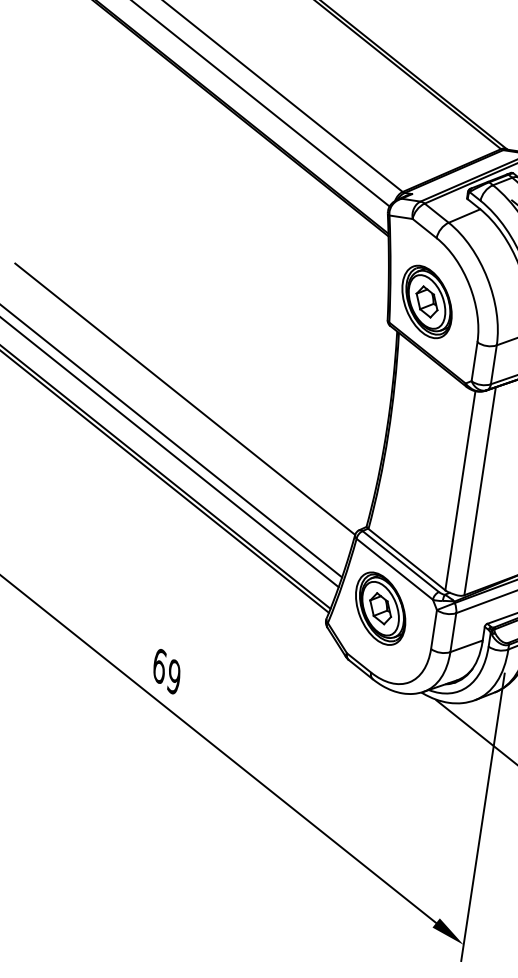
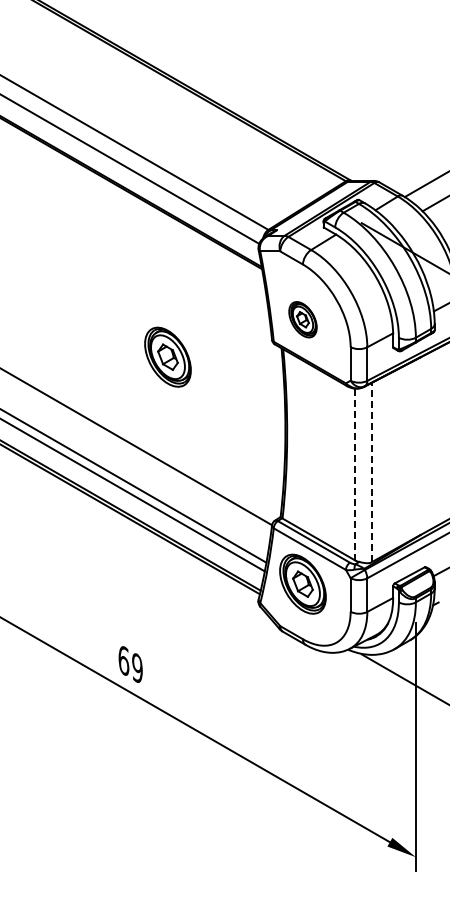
part: (426, 301) -> (302, 319), size x0.6
part: (263, 321) -> (167, 356), added
line: (460, 490) -> (355, 474), solid -> dashed
line: (479, 491) -> (371, 472), solid -> dashed

